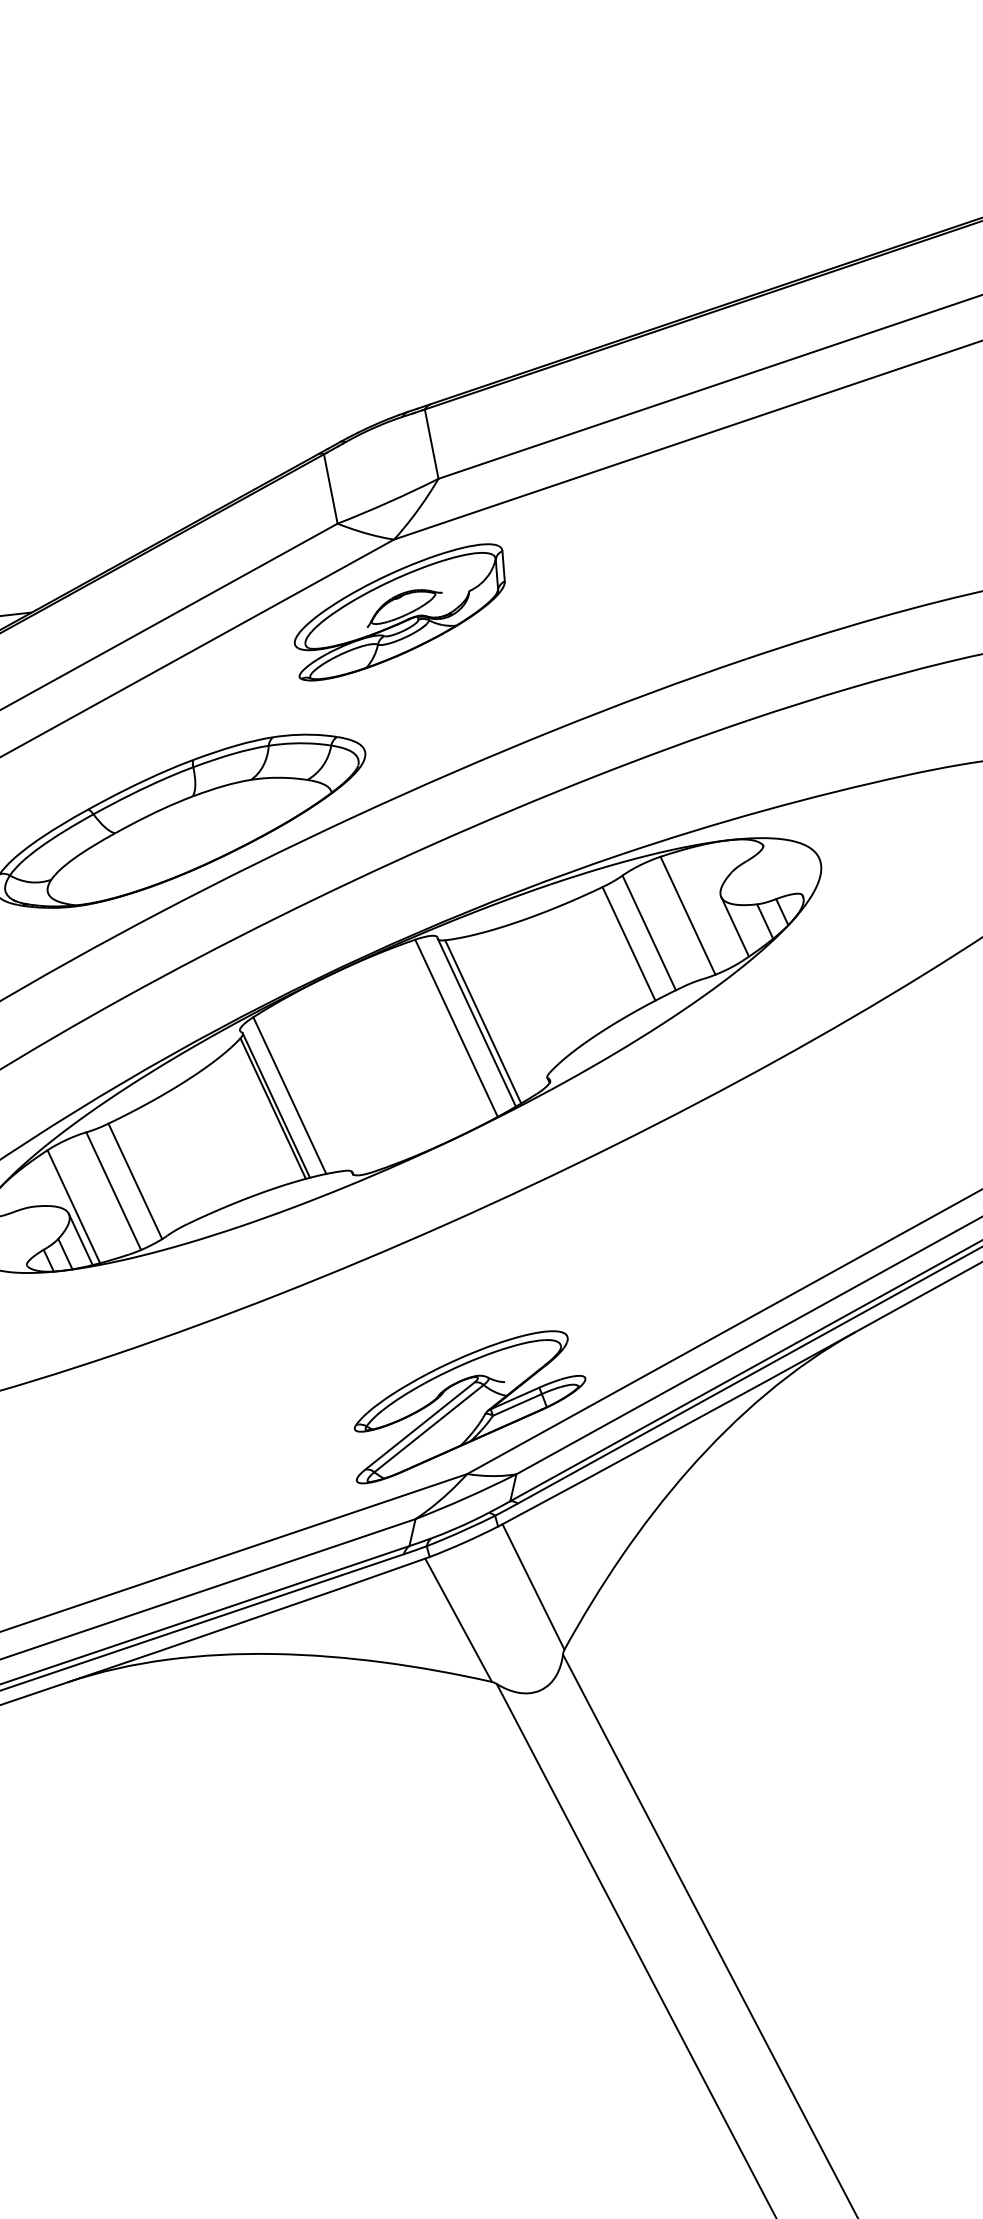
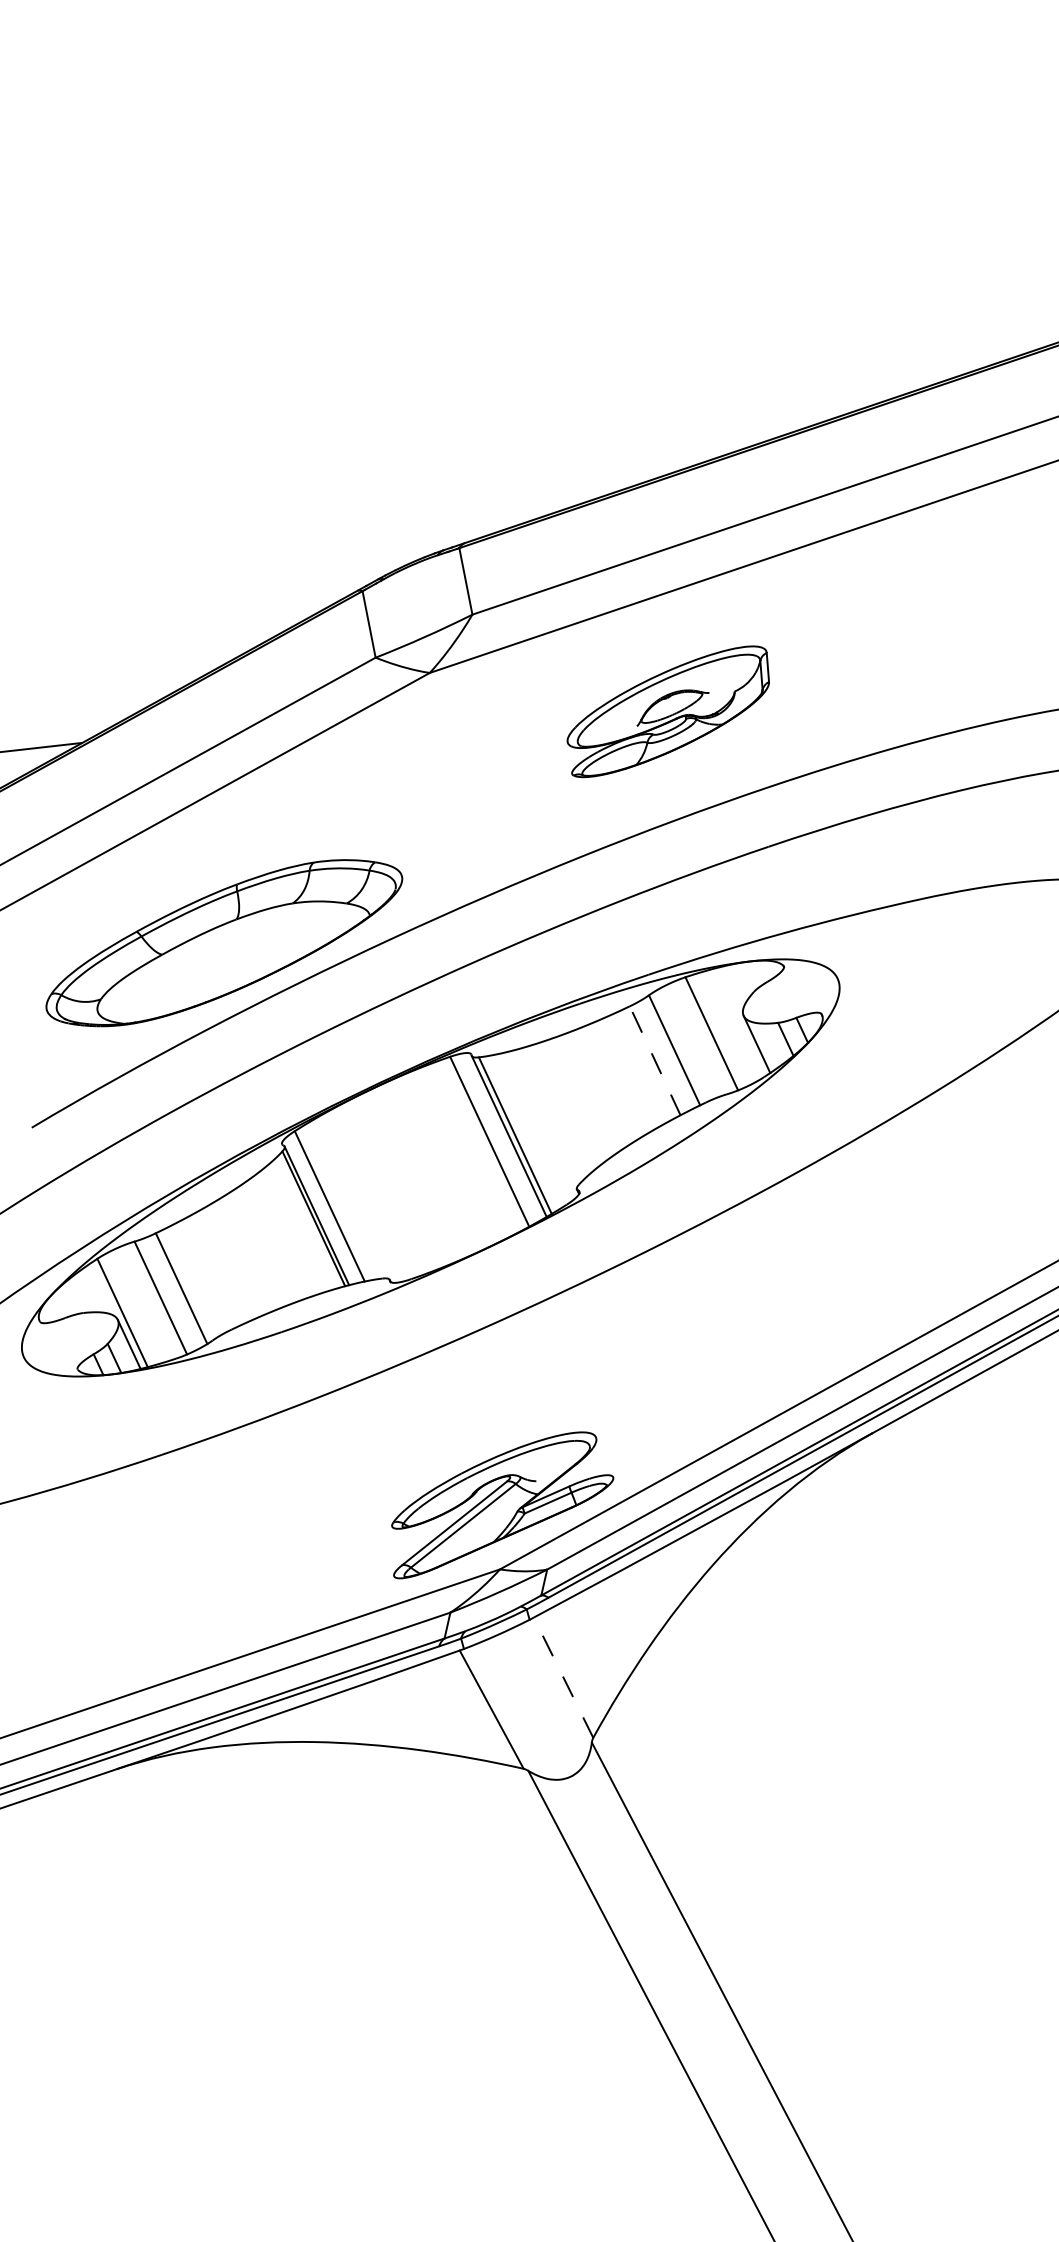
part: (398, 612) -> (667, 711), moved
line: (628, 943) -> (654, 1060), solid -> dashed
line: (533, 1586) -> (563, 1677), solid -> dashed

